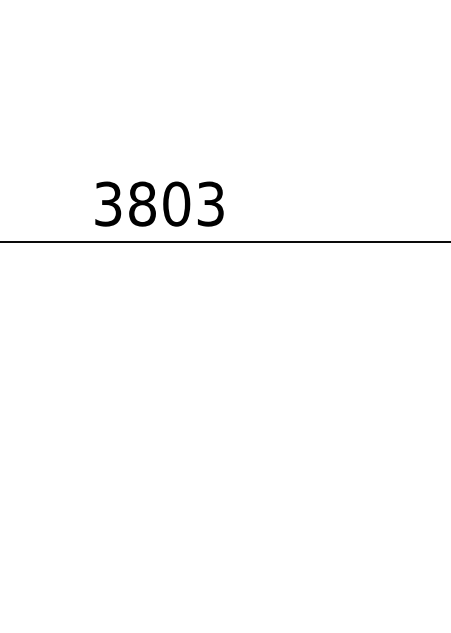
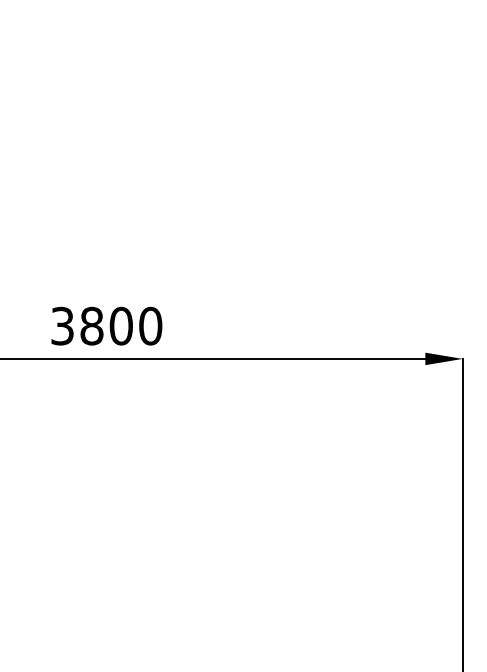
text: (210, 203) -> (150, 325), 3803 -> 3800

